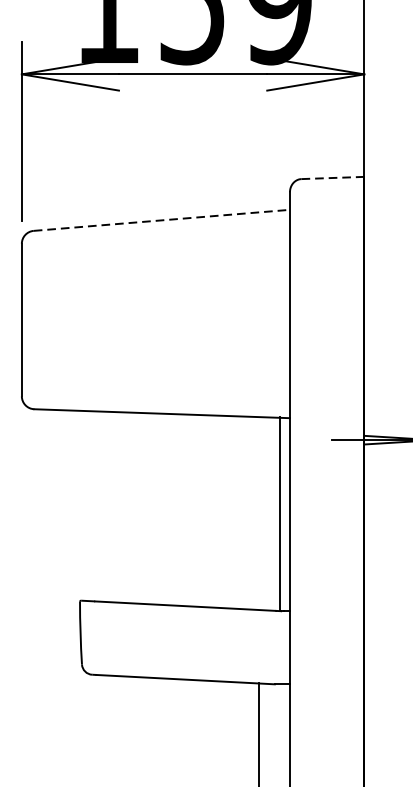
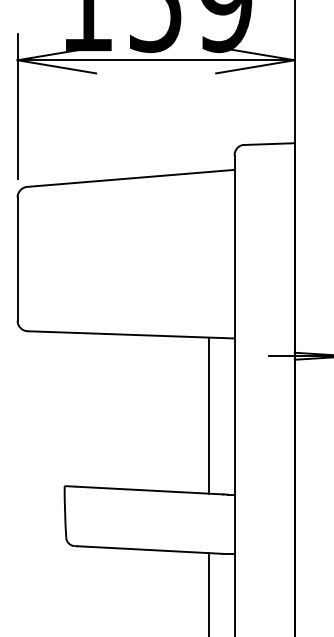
line: (333, 178) -> (269, 144), dashed -> solid
line: (162, 220) -> (131, 178), dashed -> solid
line: (280, 513) -> (209, 415), moved

